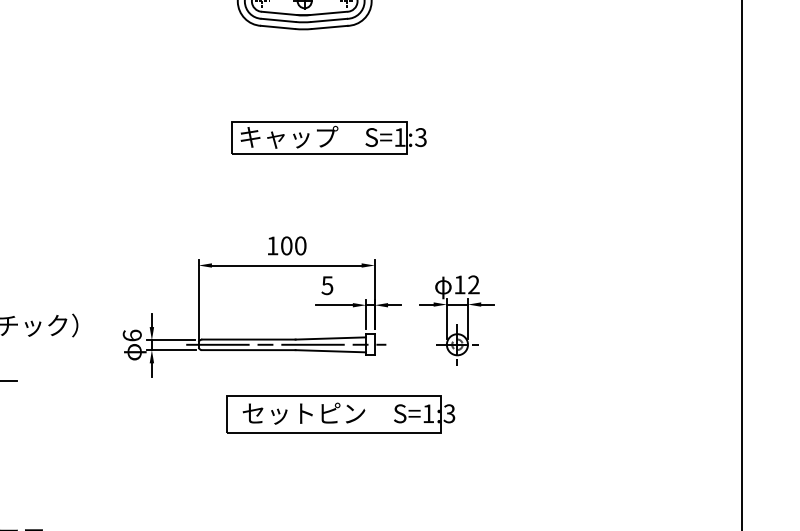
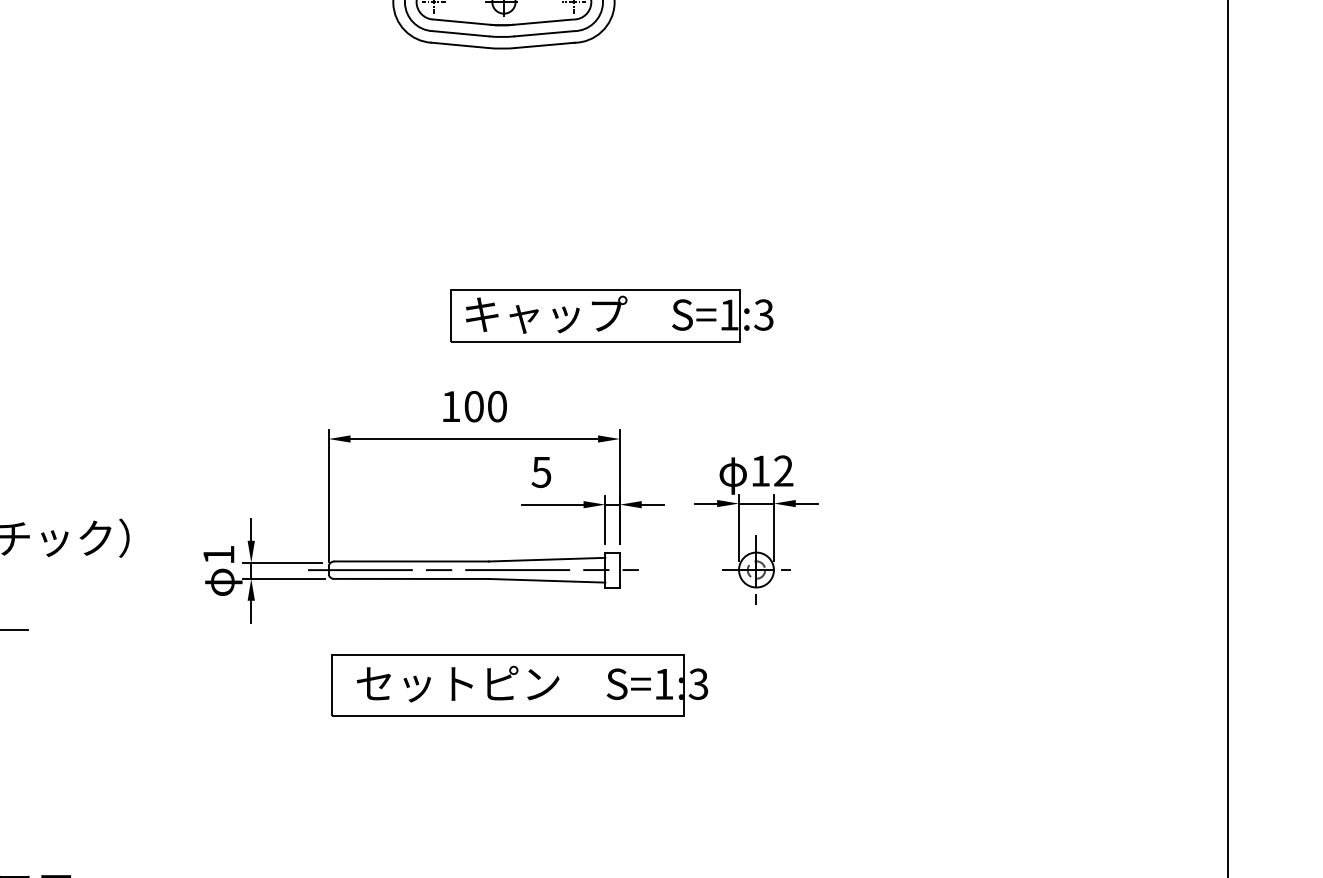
part: (328, 137) -> (611, 314), moved
text: (131, 335) -> (217, 554), 6 -> 1
part: (340, 414) -> (518, 685), moved

